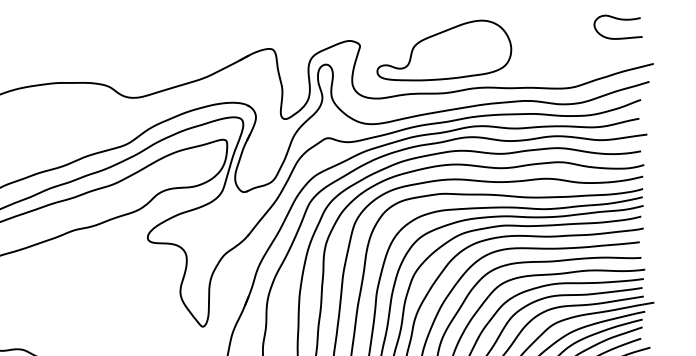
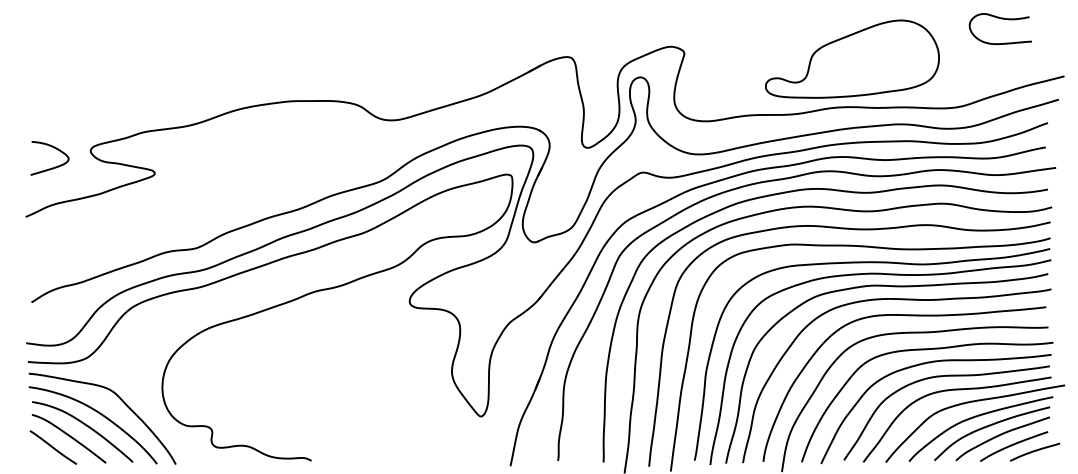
curve: (618, 19) -> (1000, 19), moved
part: (444, 50) -> (852, 58), moved

